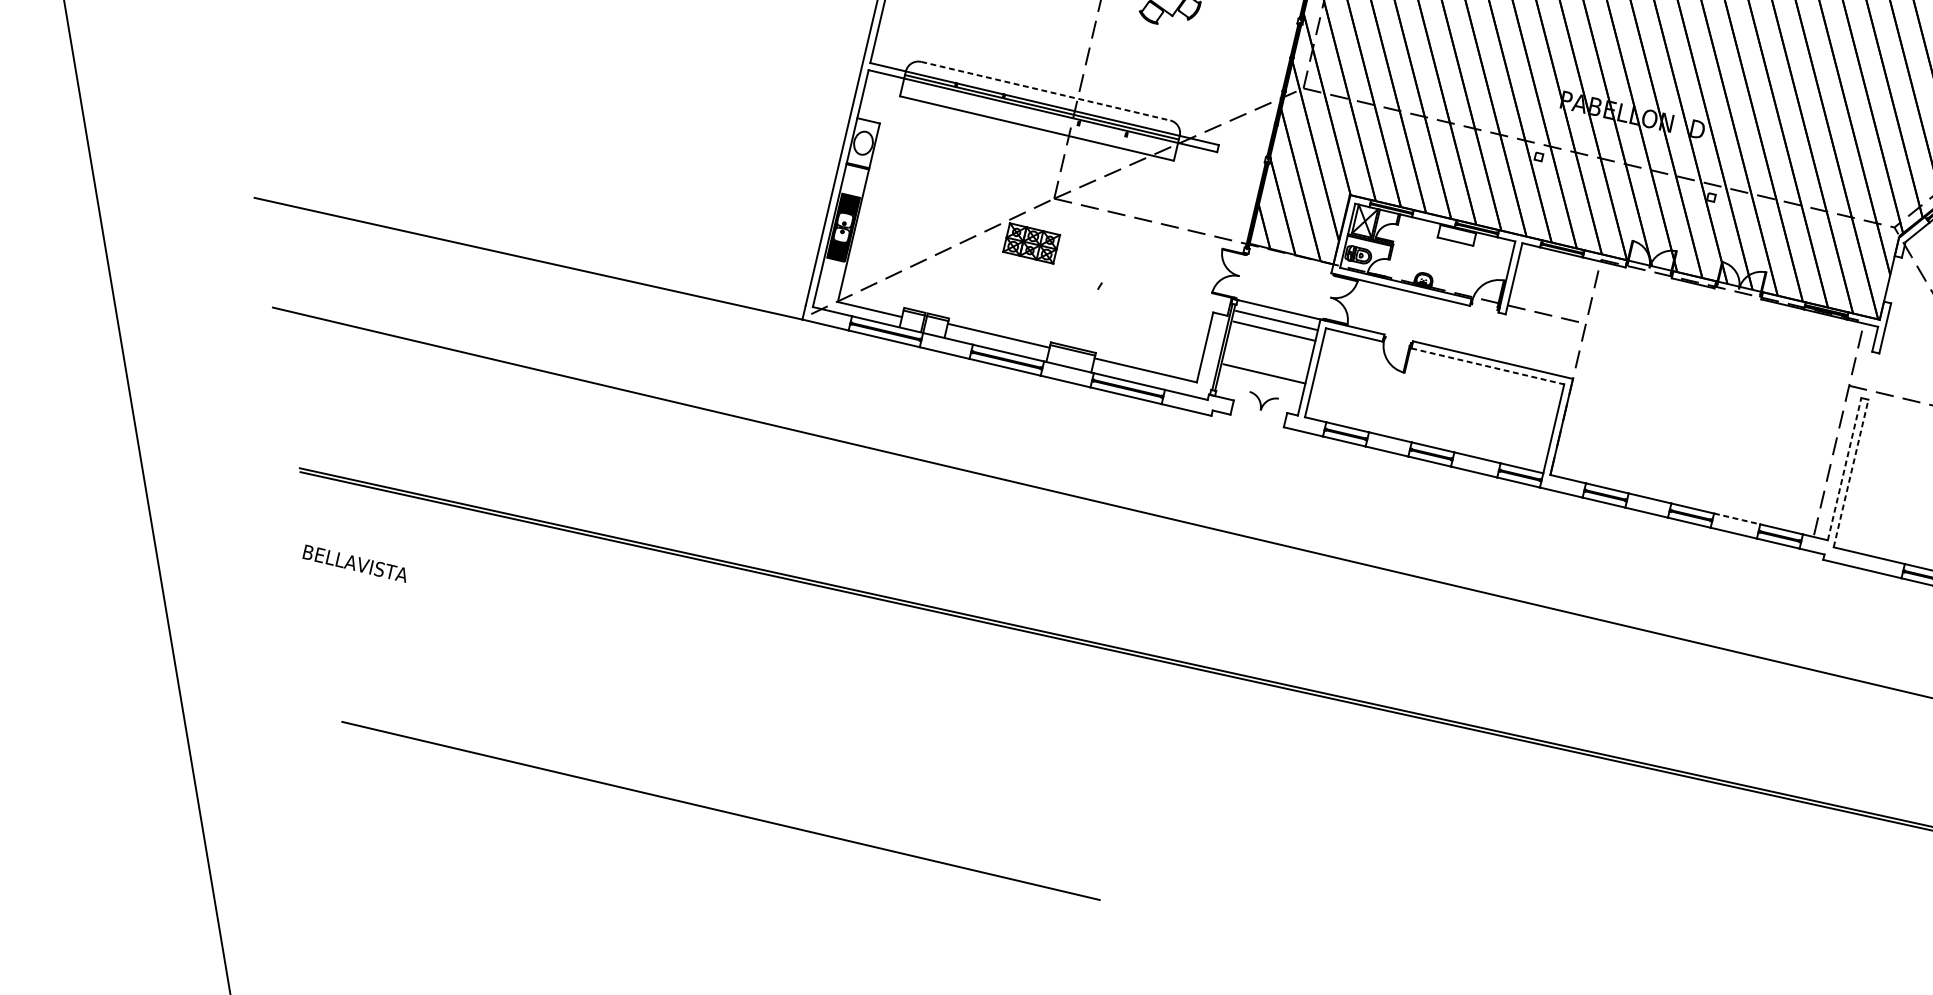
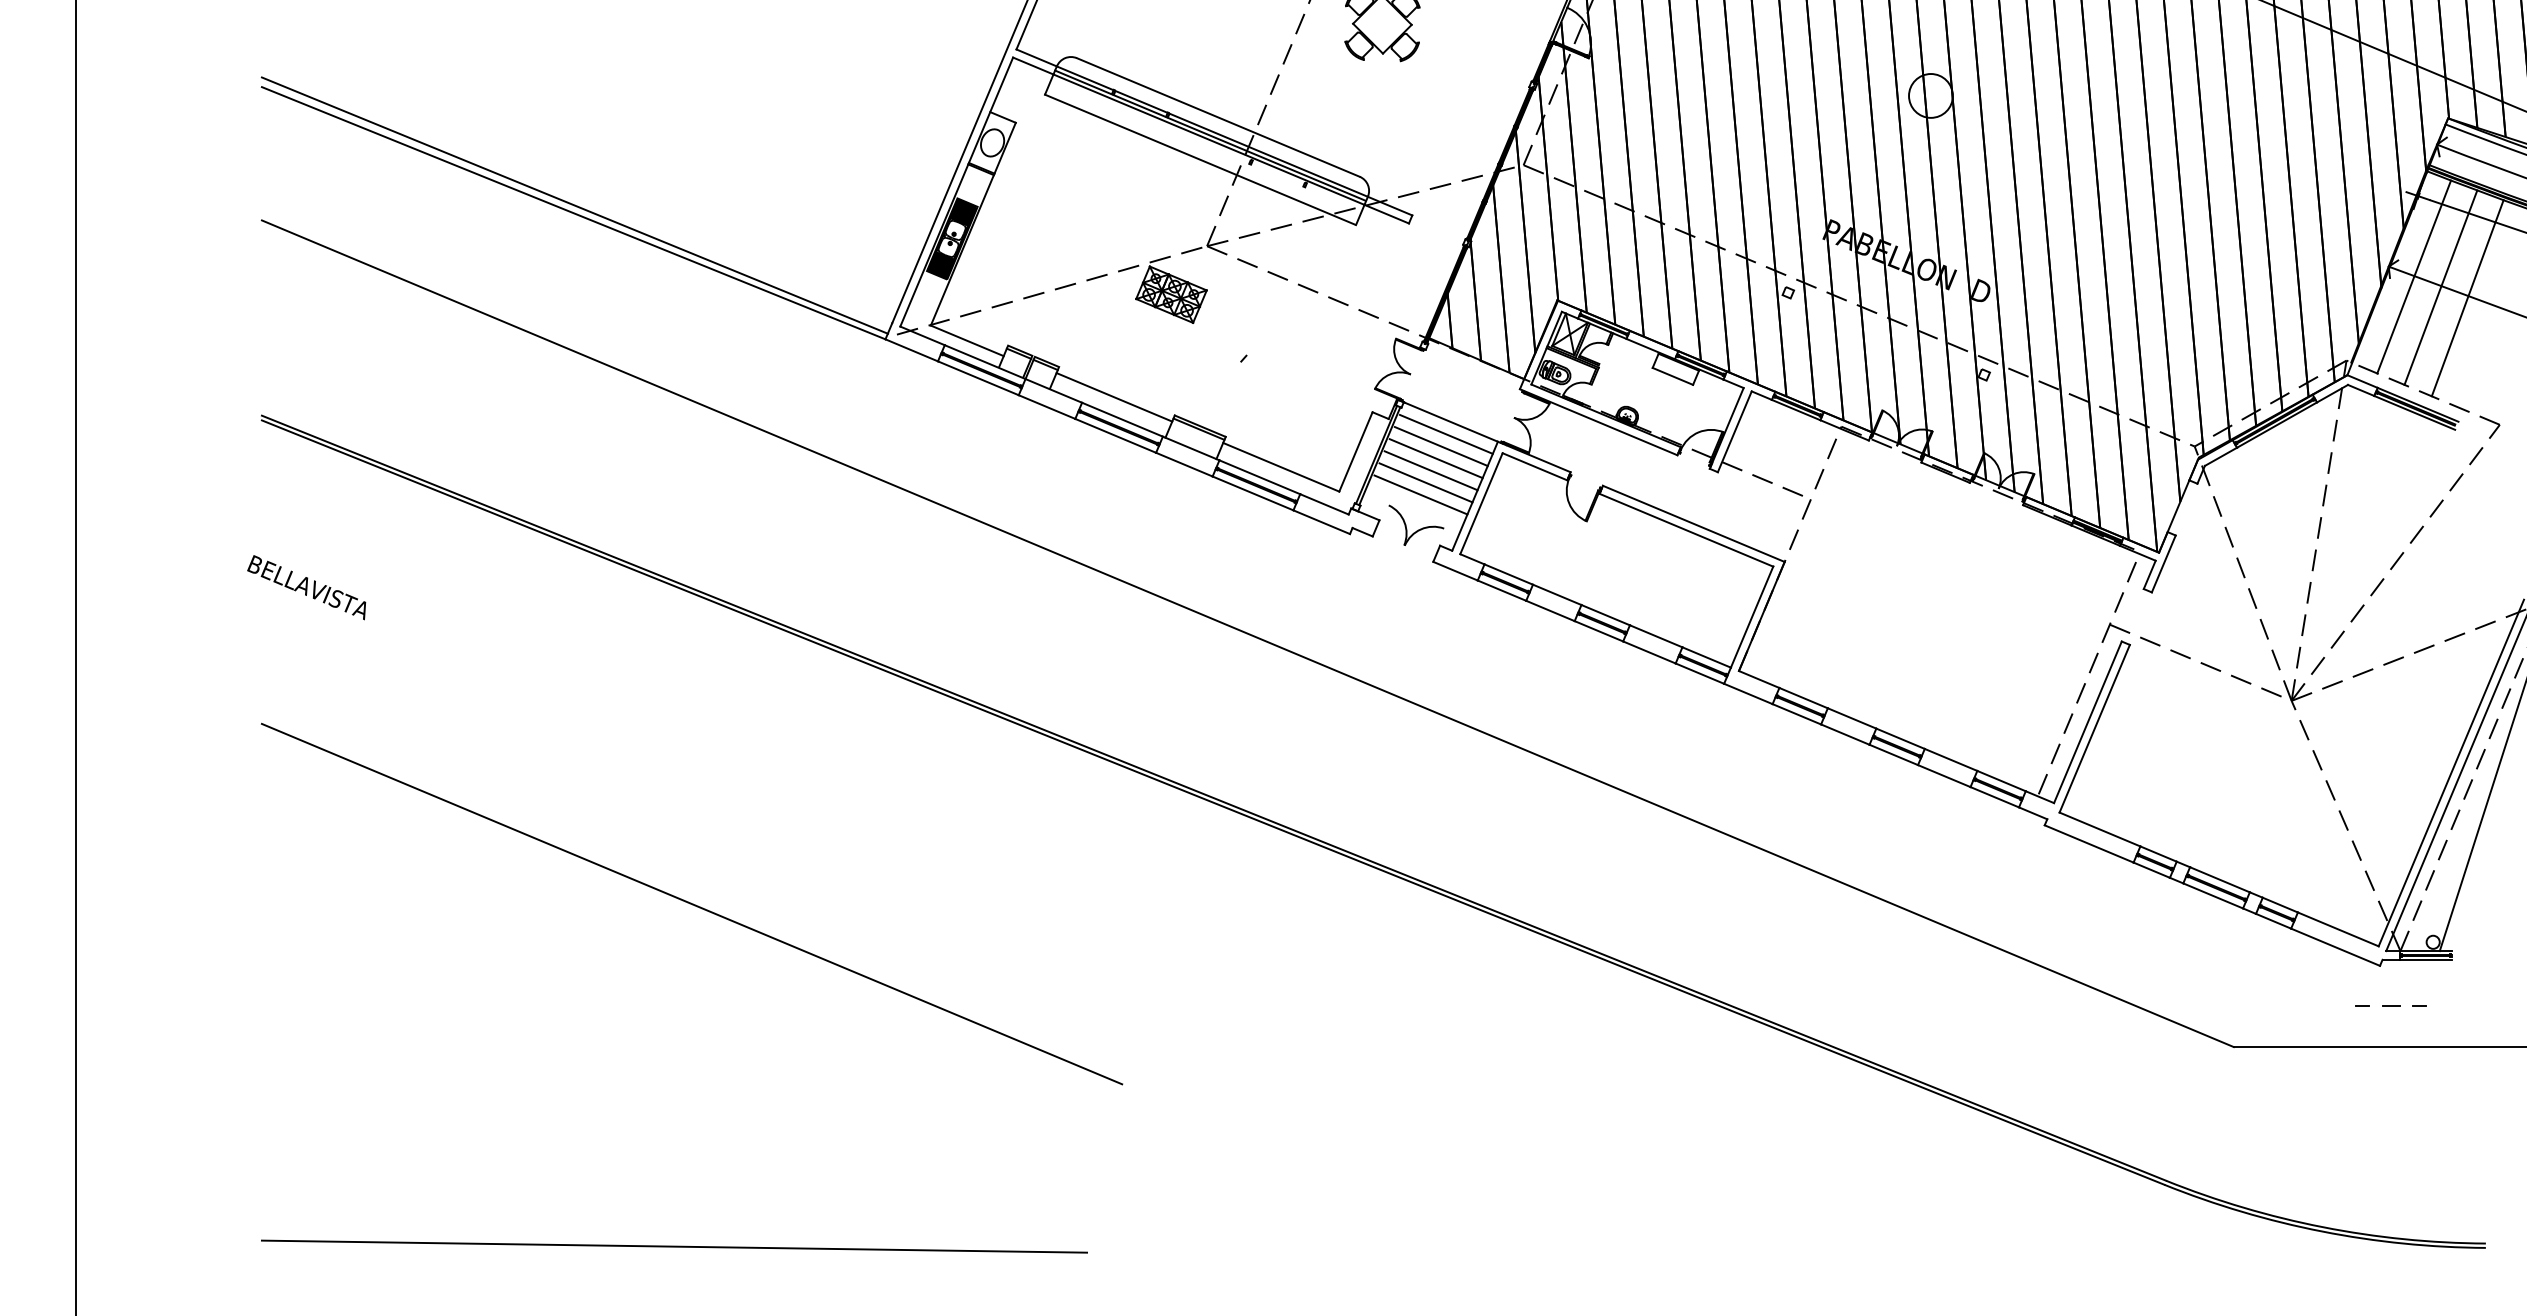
line: (1045, 91) -> (1218, 117), dashed -> solid
line: (528, 252) -> (574, 205), added
line: (1271, 341) -> (1435, 458), added
line: (1268, 352) -> (1430, 470), added
line: (1266, 363) -> (1425, 482), added
line: (1487, 366) -> (1686, 530), dashed -> solid
part: (1264, 398) -> (1416, 524), size x1.67
line: (1844, 469) -> (2087, 722), dashed -> solid
line: (1850, 473) -> (2094, 728), dashed -> solid
line: (1737, 519) -> (1951, 760), dashed -> solid
text: (353, 564) -> (306, 587), moved

